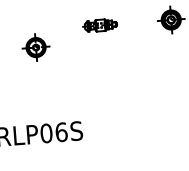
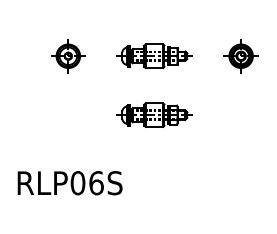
part: (100, 25) -> (154, 56), size x1.67
part: (36, 47) -> (68, 56), moved
part: (104, 72) -> (154, 114), added

